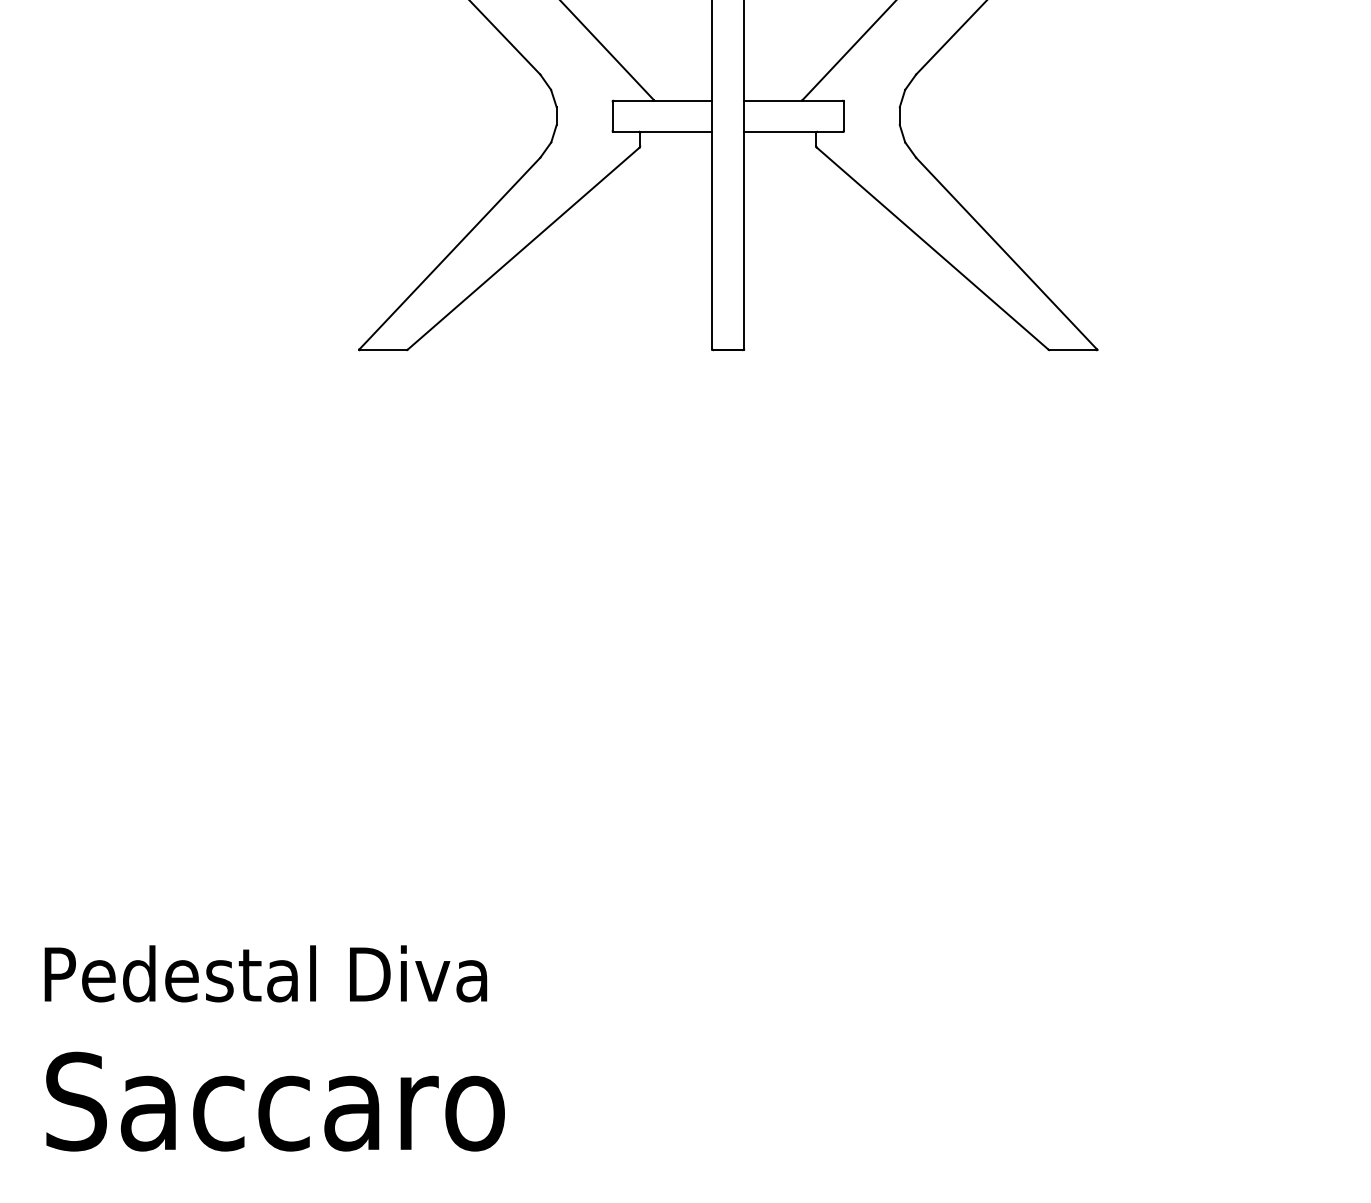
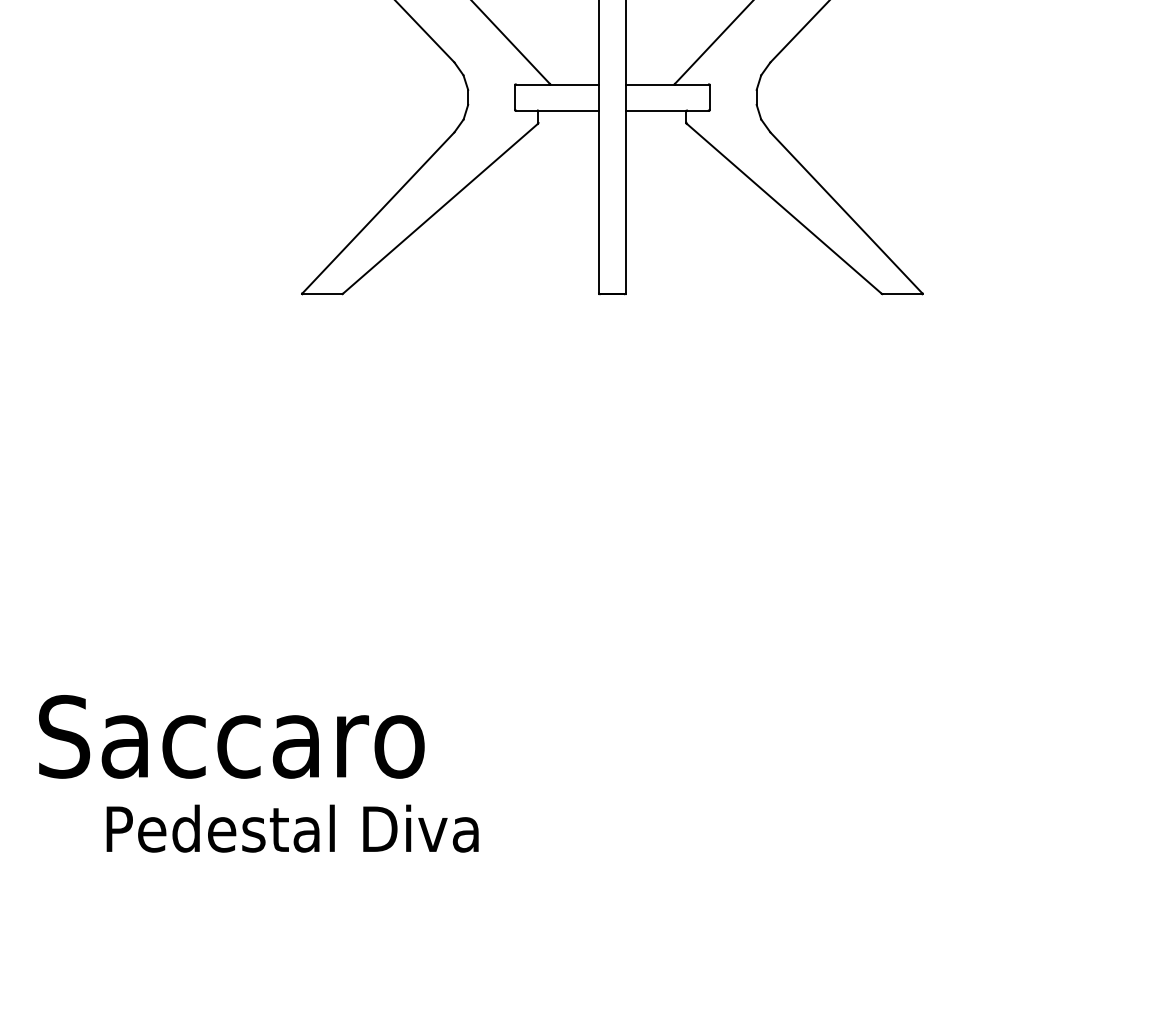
text: (265, 973) -> (292, 828), moved
text: (275, 1101) -> (231, 736), moved

